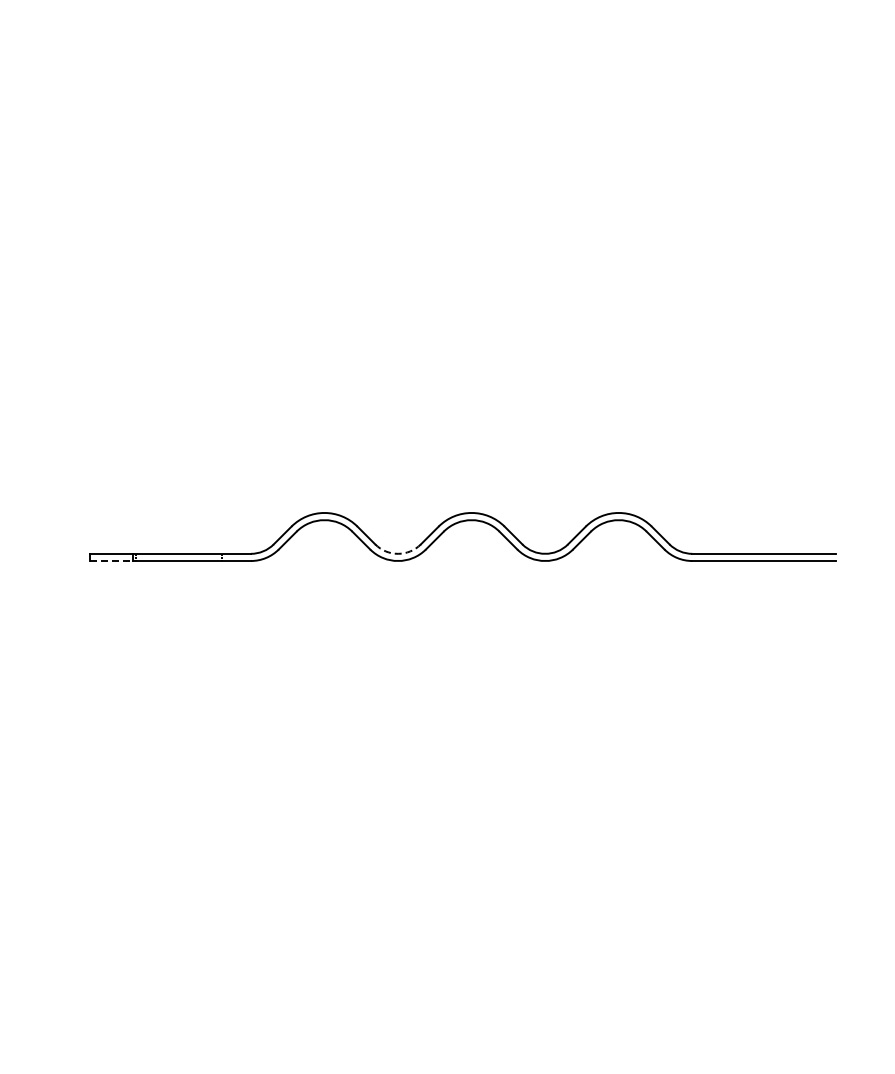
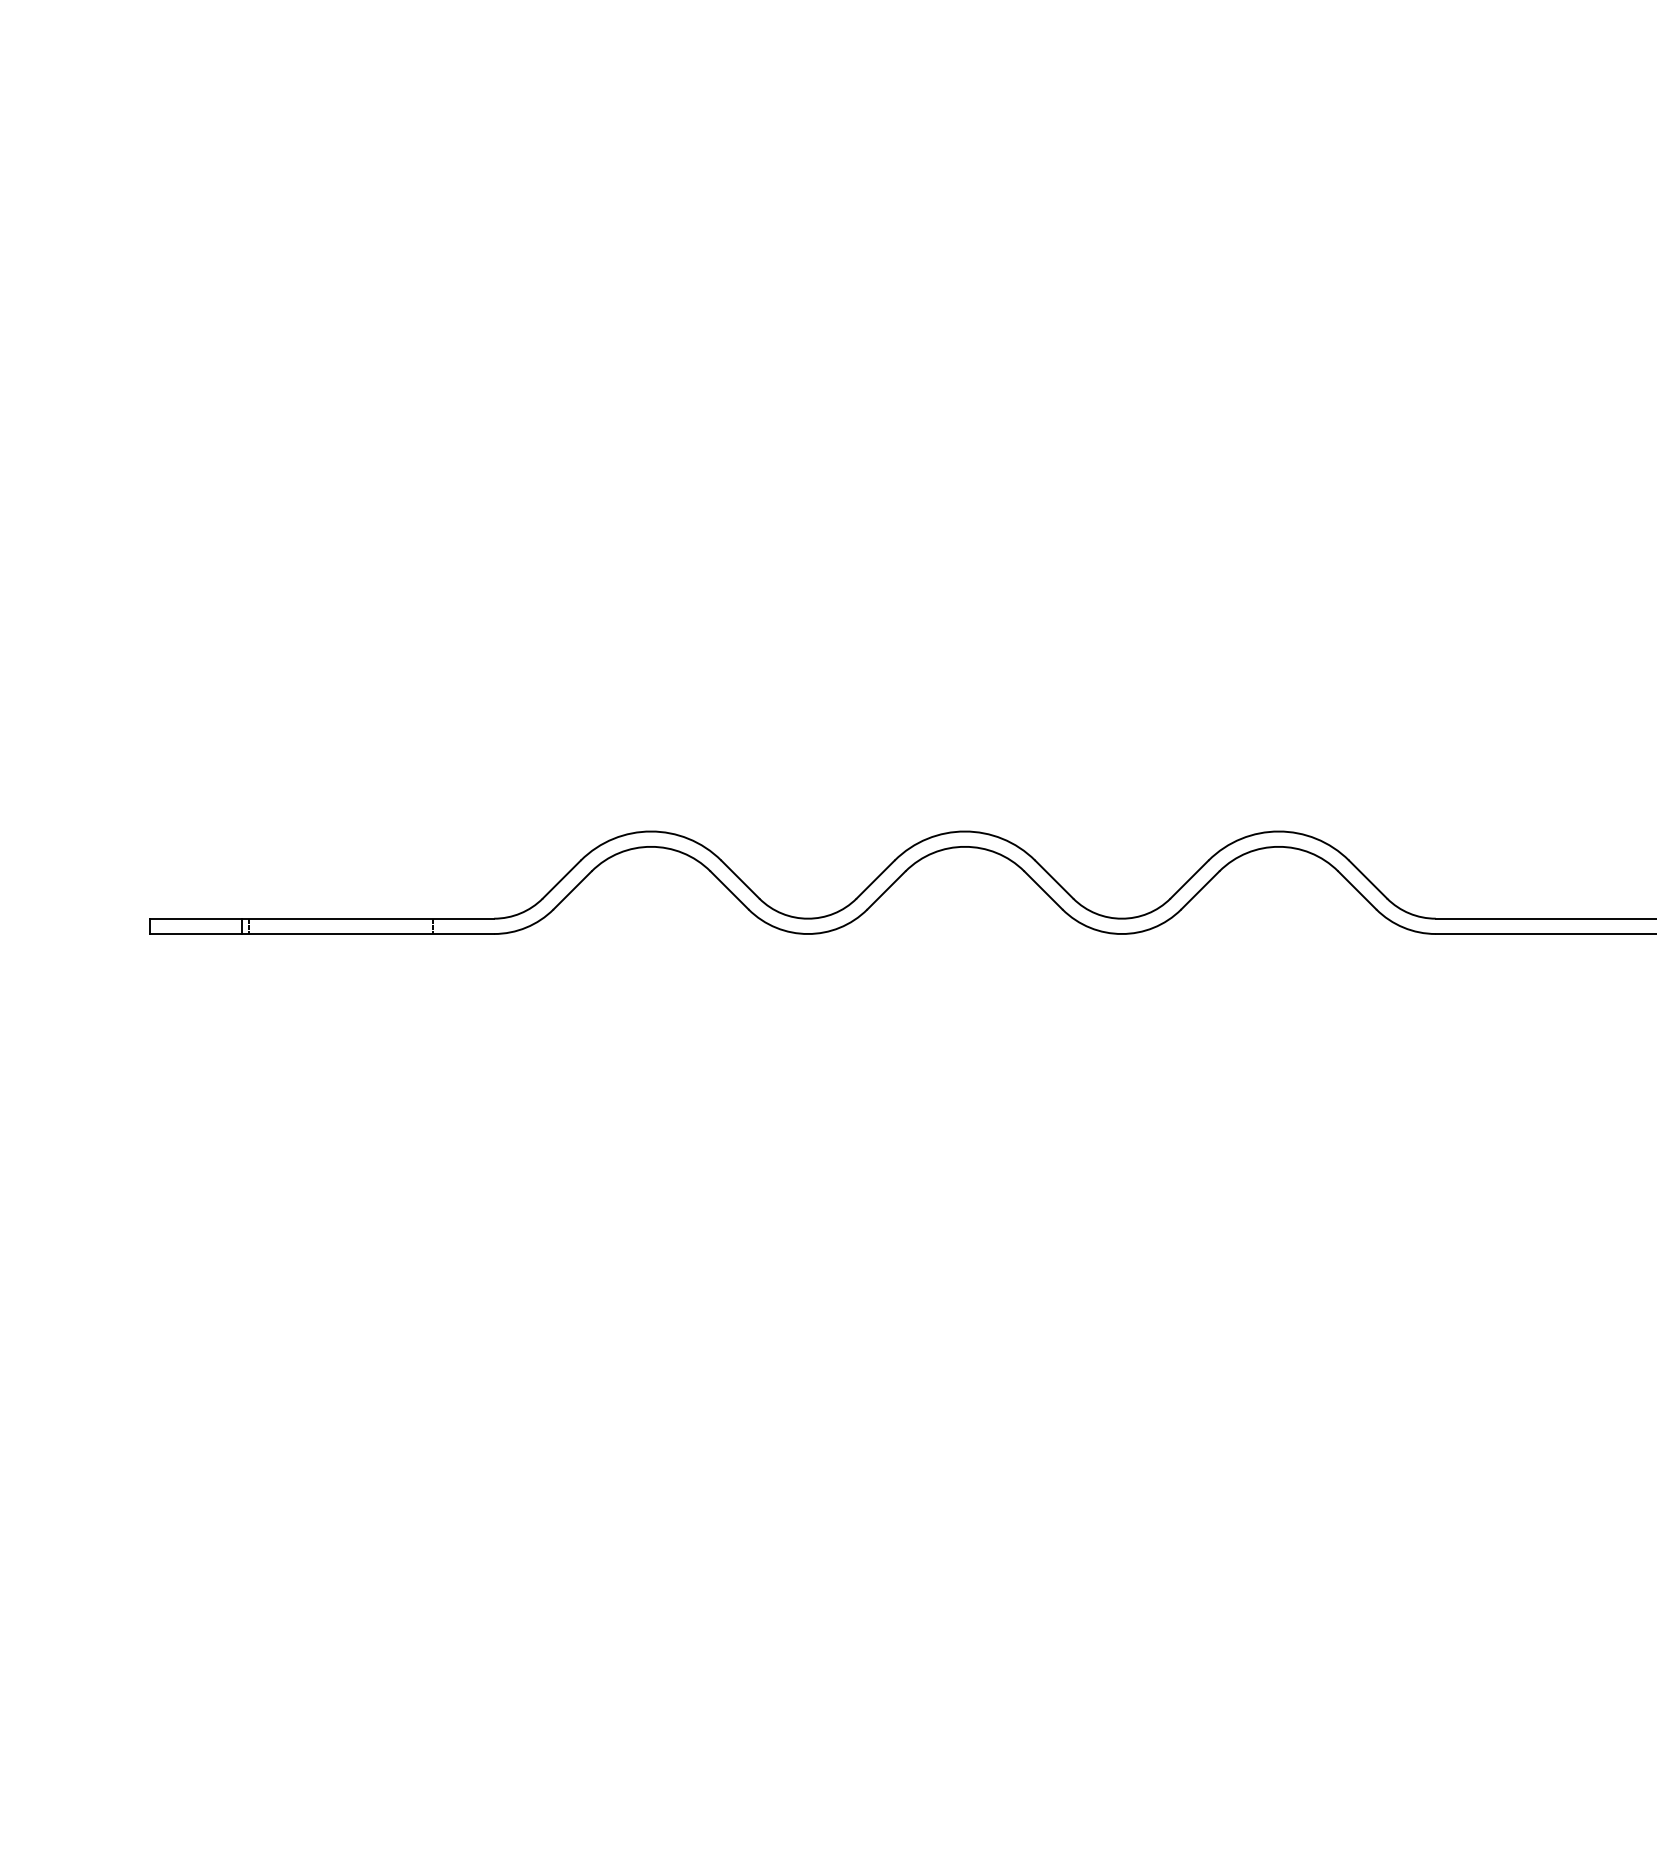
arc: (398, 553) -> (808, 917), dashed -> solid
line: (111, 561) -> (196, 935), dashed -> solid

